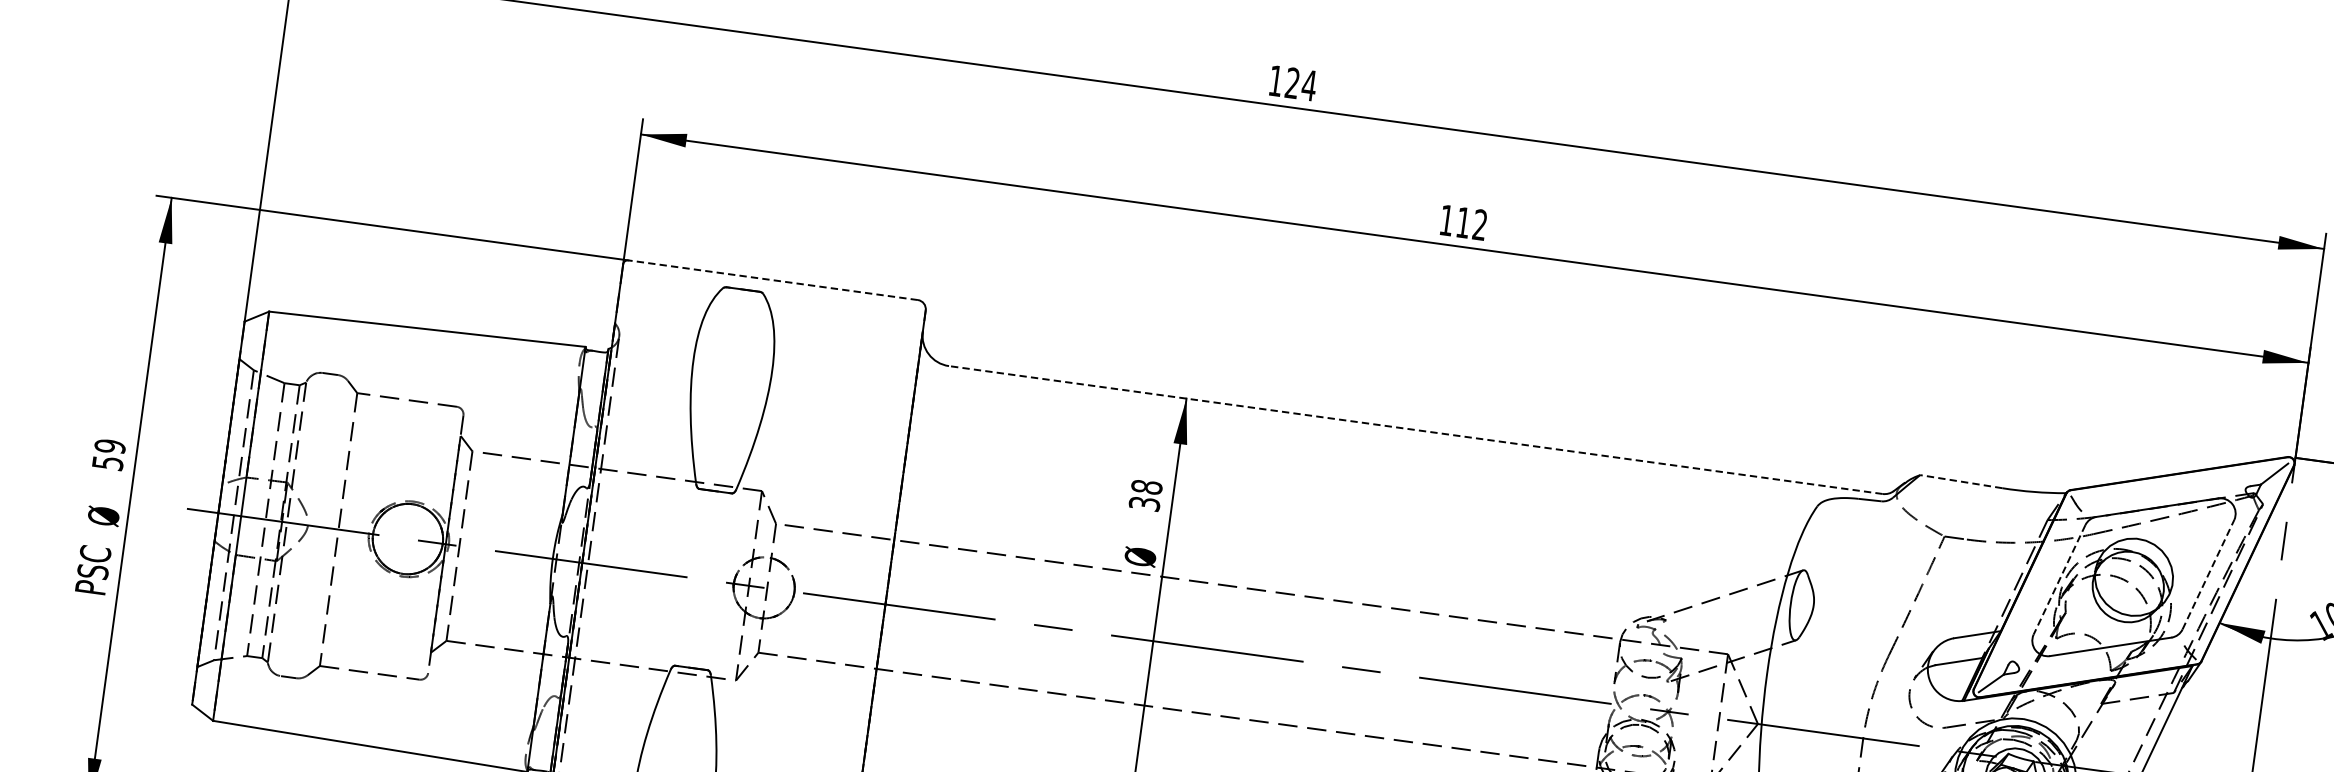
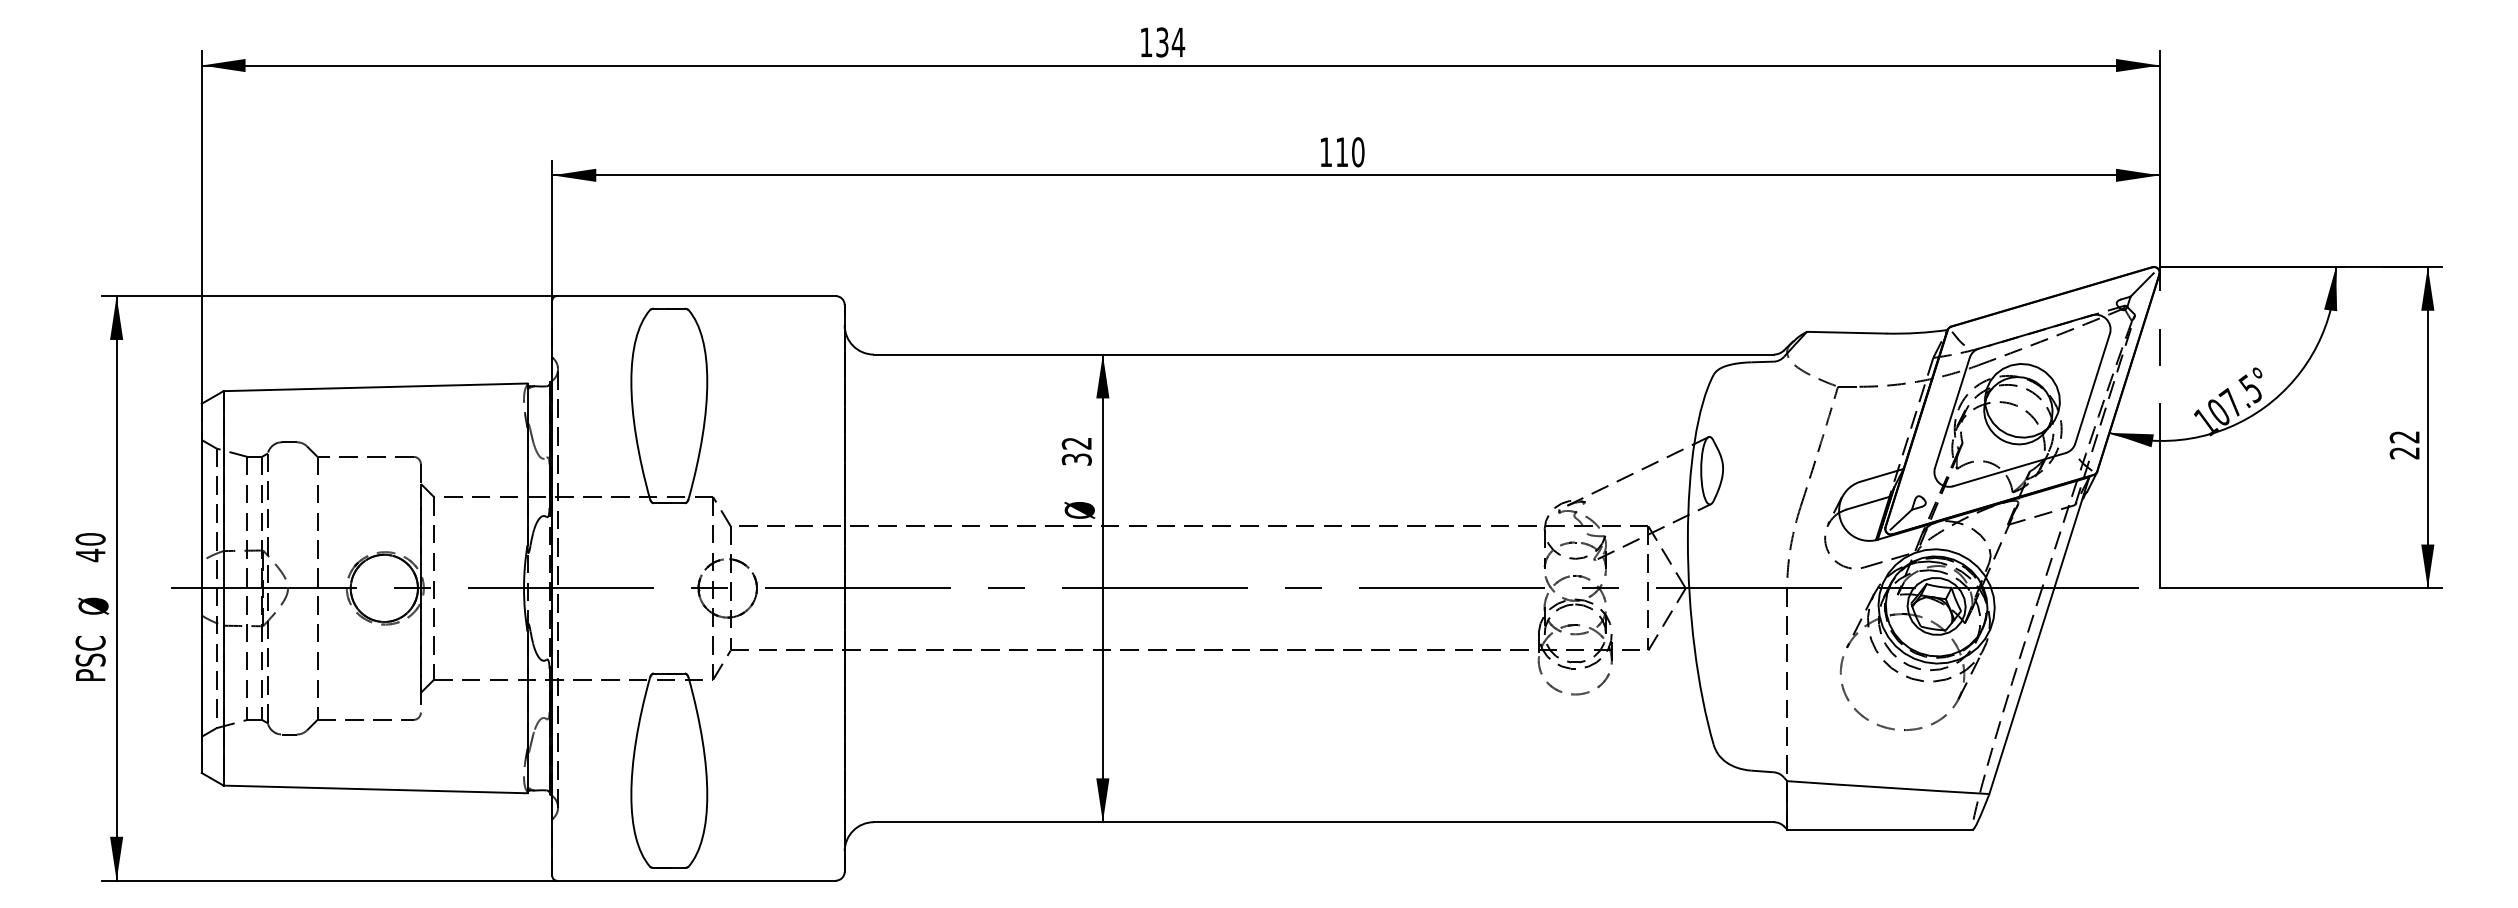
text: (1292, 83) -> (1162, 42), 124 -> 134
text: (1480, 225) -> (1358, 152), 112 -> 110
line: (773, 280) -> (696, 296), dashed -> solid
line: (1415, 429) -> (1323, 354), dashed -> solid
text: (108, 454) -> (90, 547), 59 -> 40
line: (1961, 481) -> (1846, 332), dashed -> solid
text: (1146, 487) -> (1076, 443), 38 -> 32
line: (2208, 574) -> (2092, 388), dashed -> solid
line: (2059, 579) -> (1952, 412), dashed -> solid

